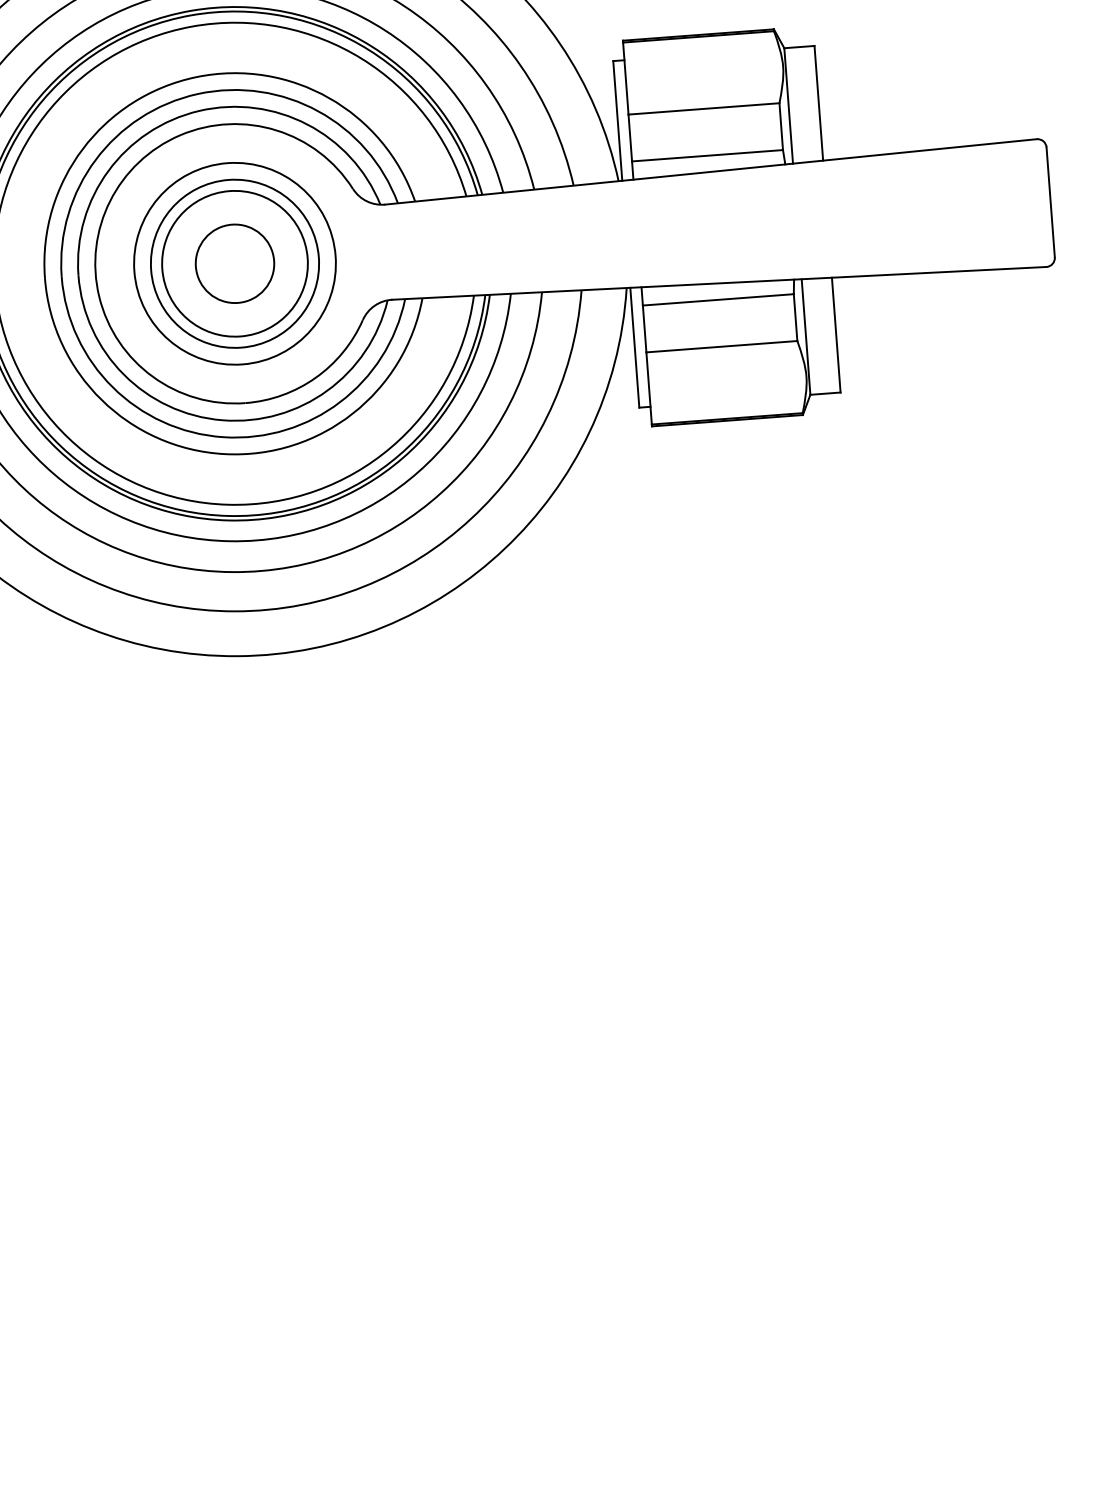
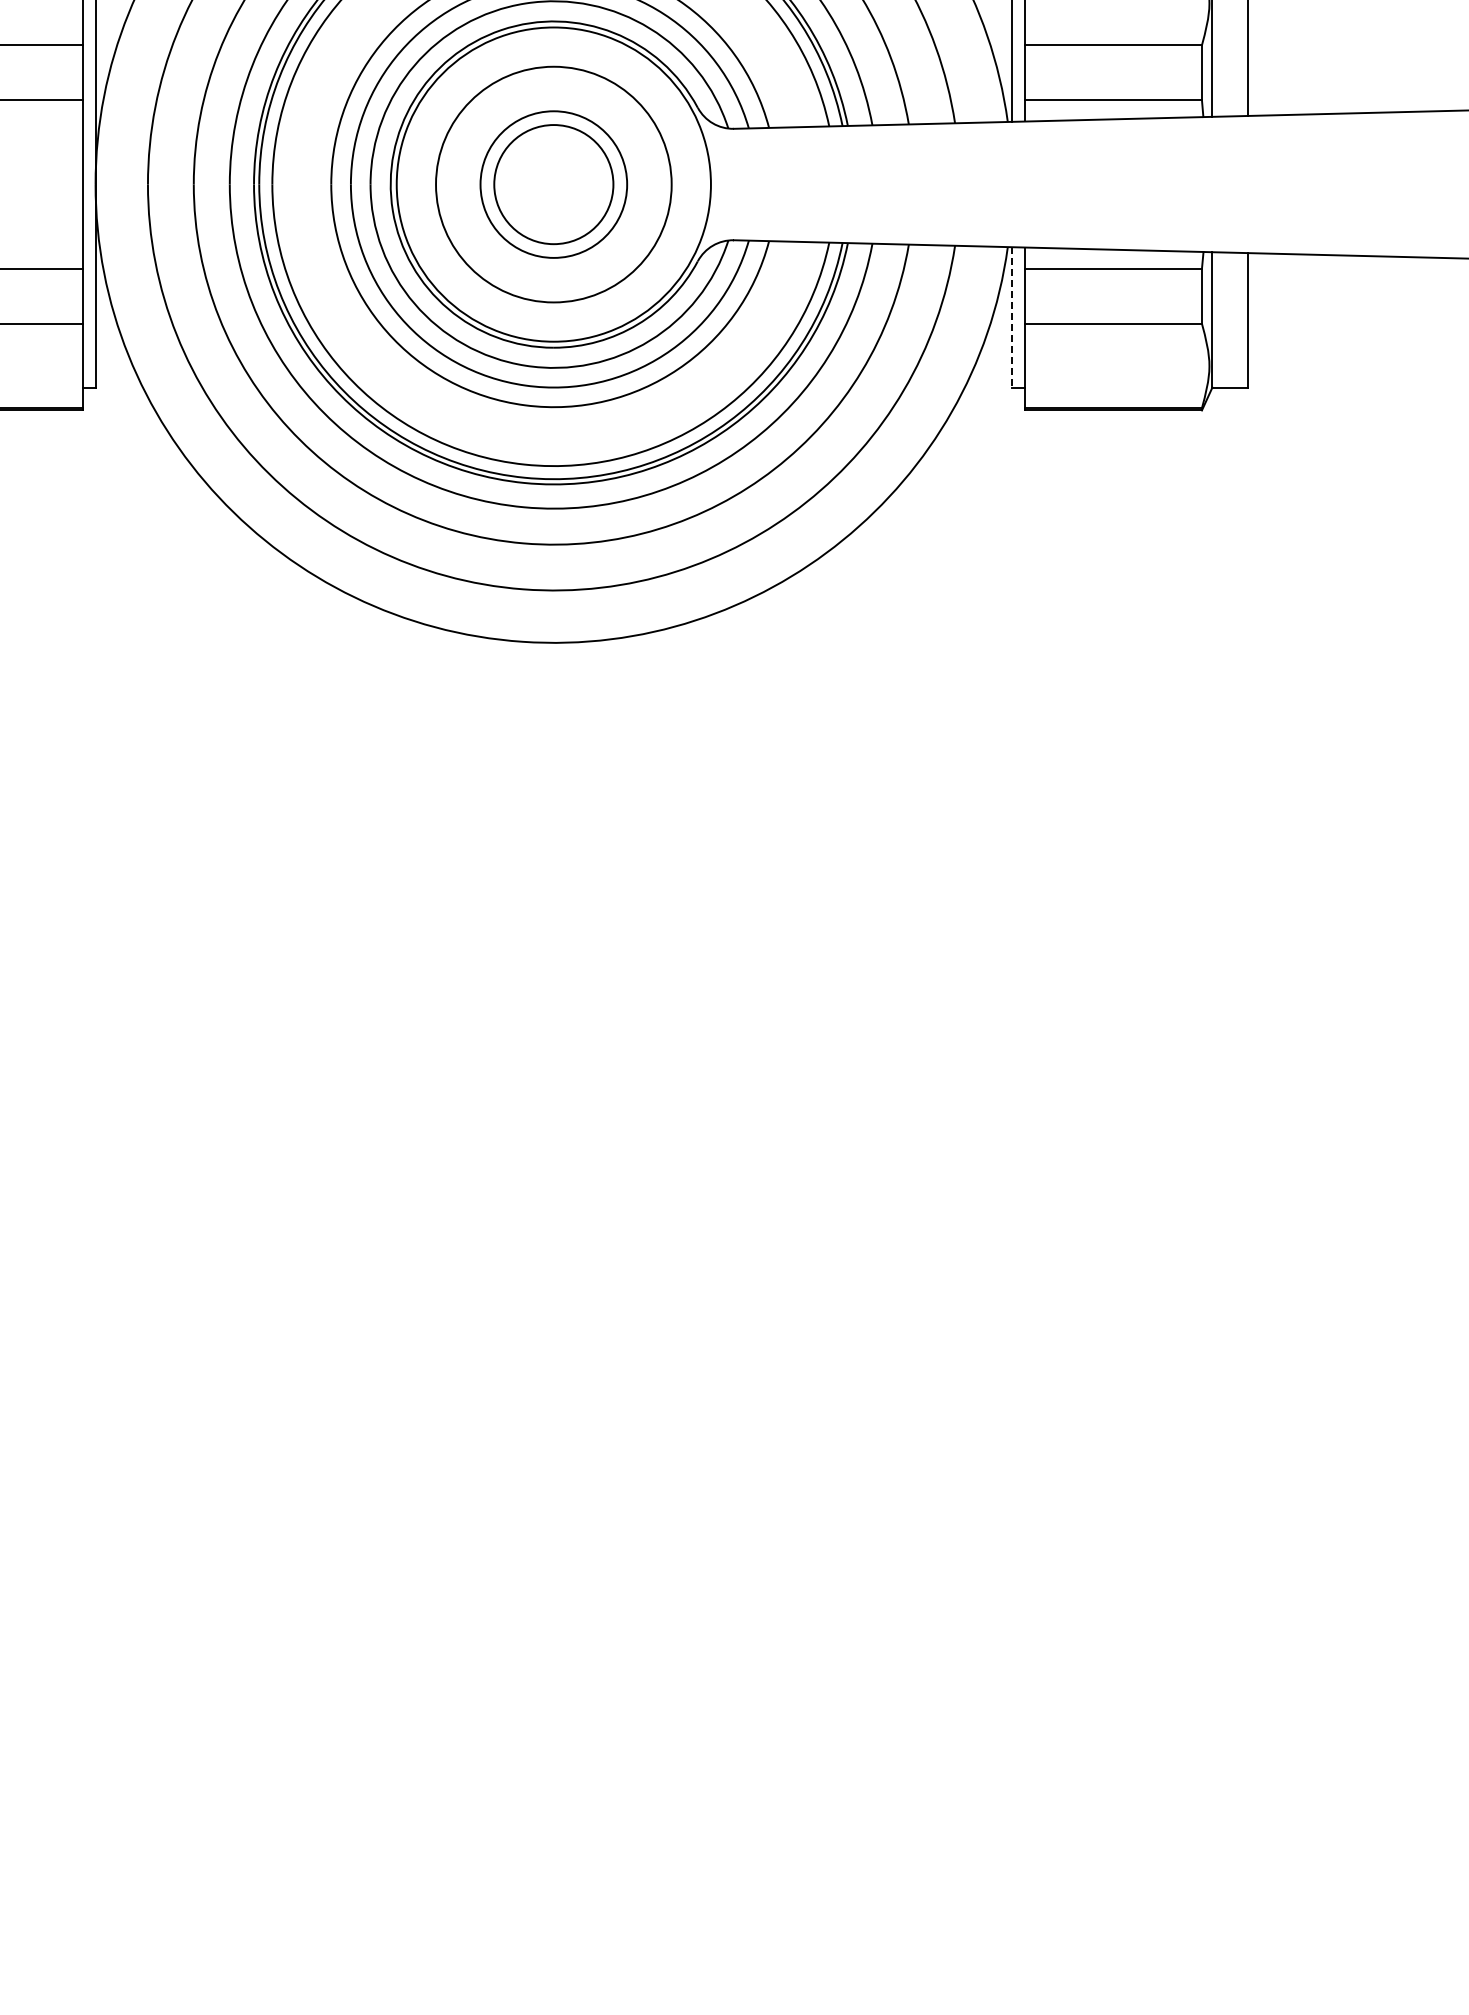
circle: (234, 263) -> (553, 184), size x0.7
circle: (234, 263) -> (553, 184), size x1.6
circle: (234, 263) -> (553, 184), size x1.6
line: (635, 347) -> (1012, 317), solid -> dashed

